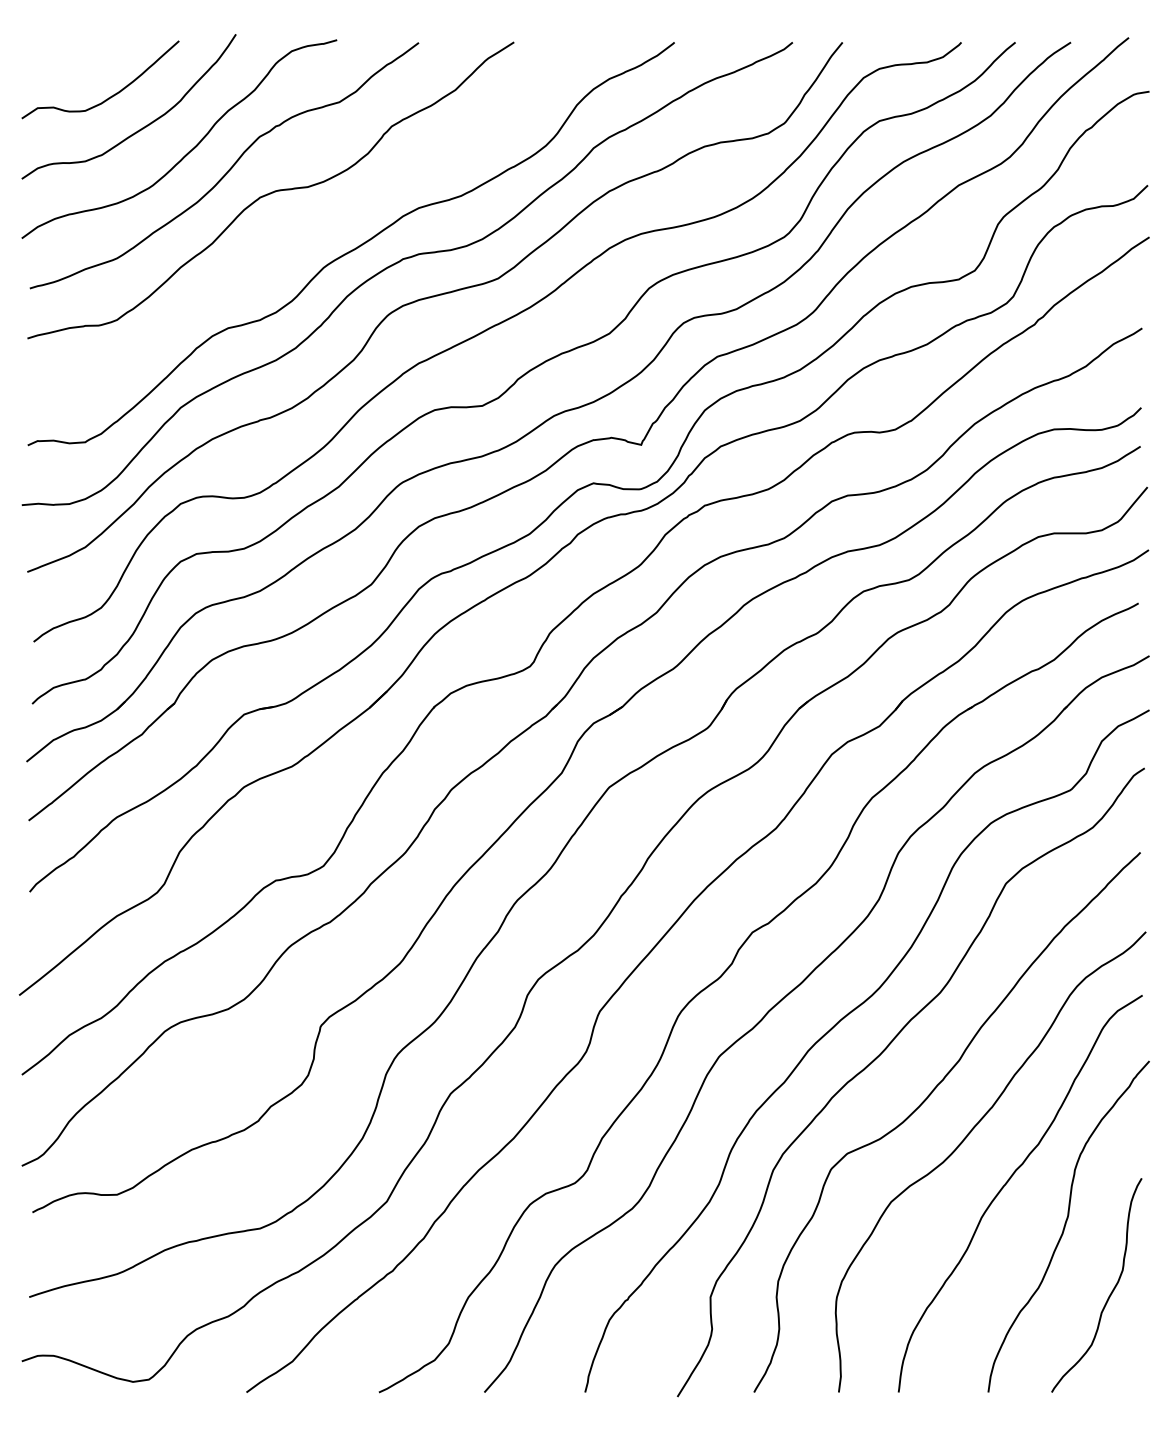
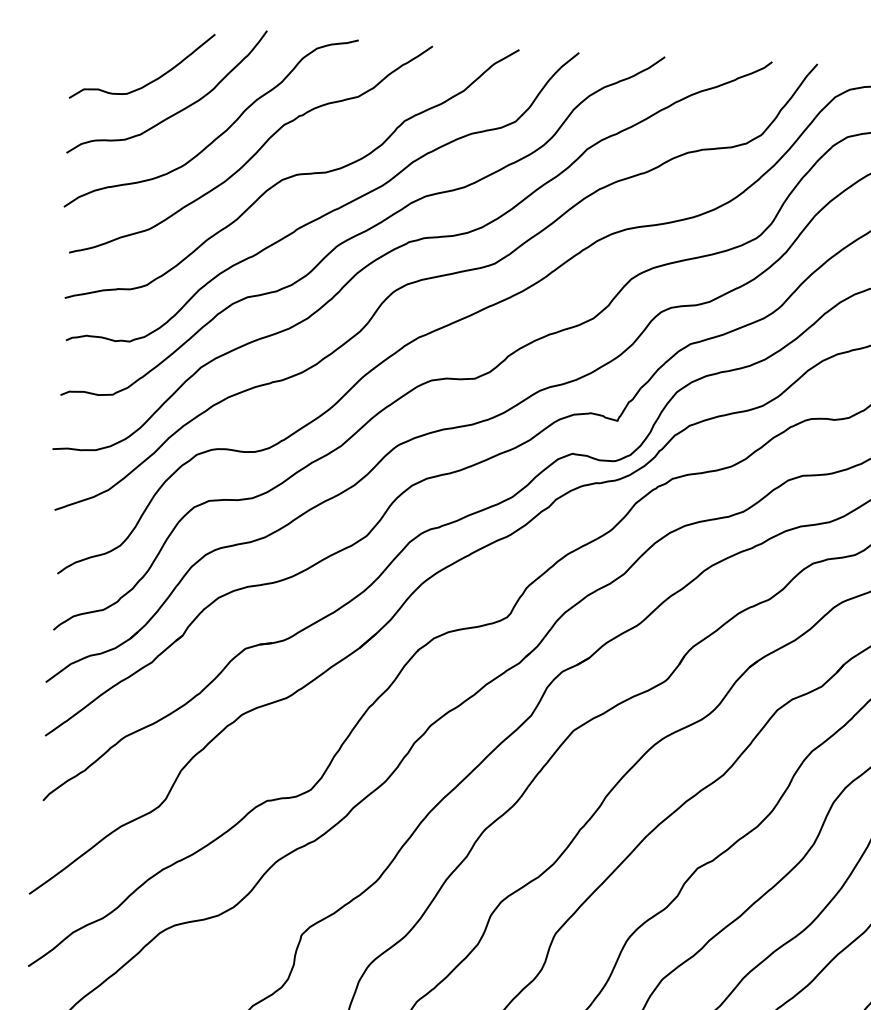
curve: (314, 229) -> (330, 211), added

